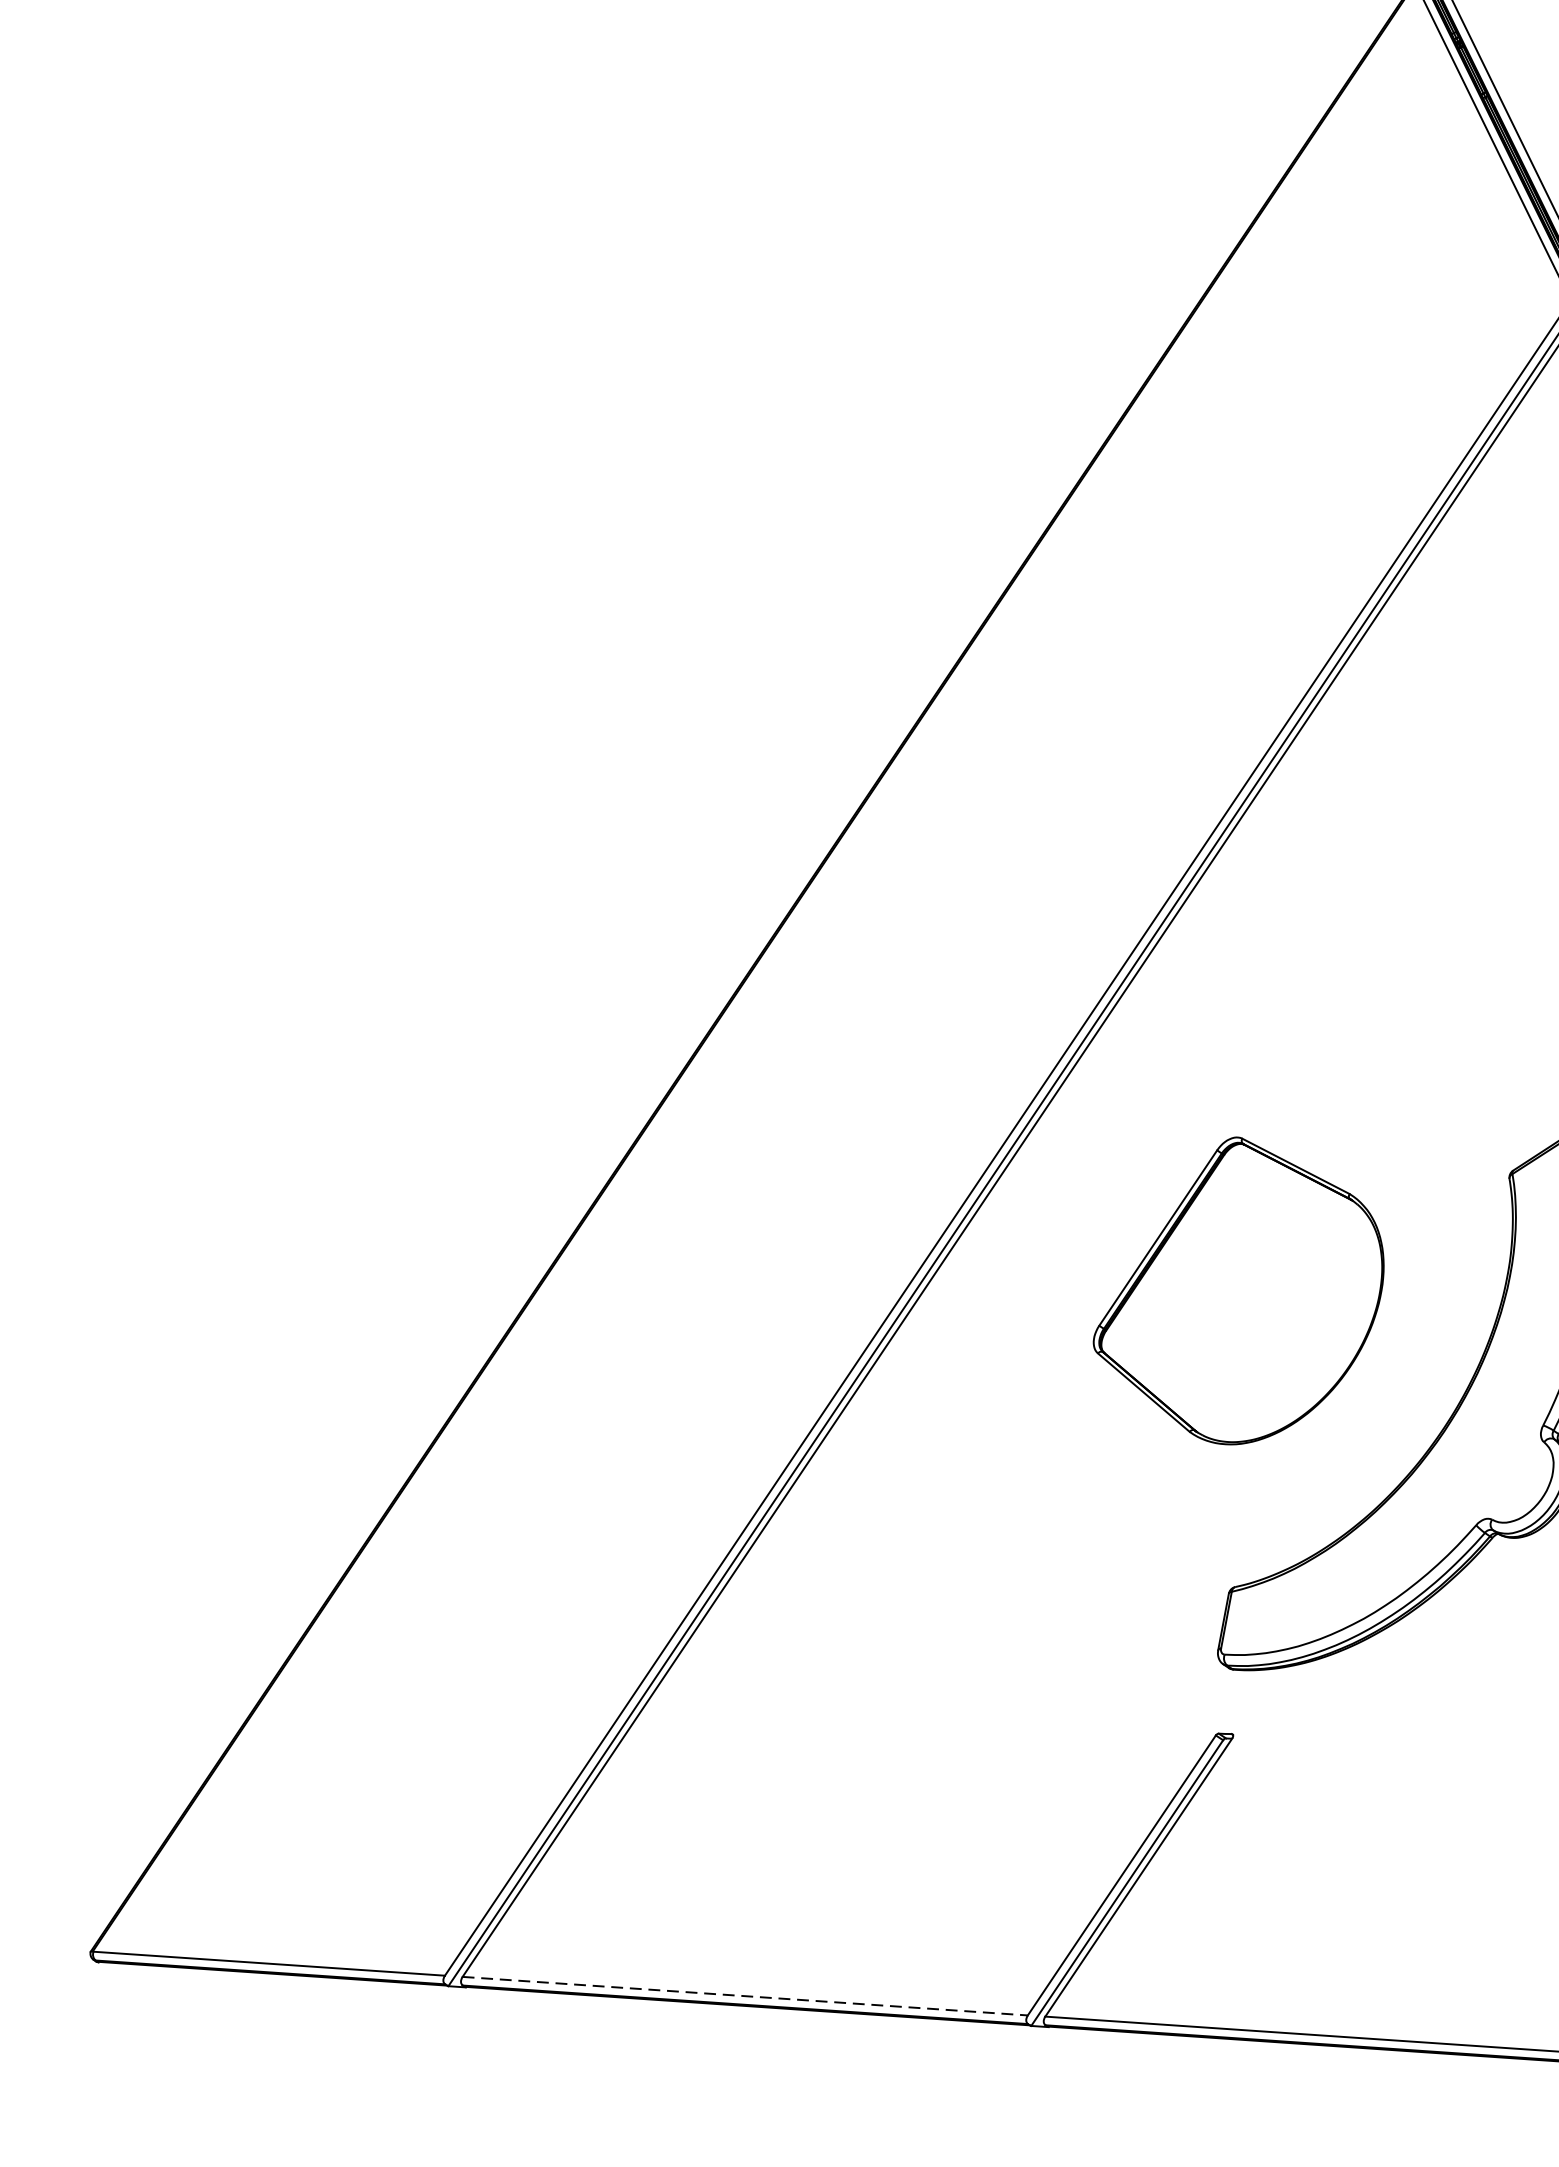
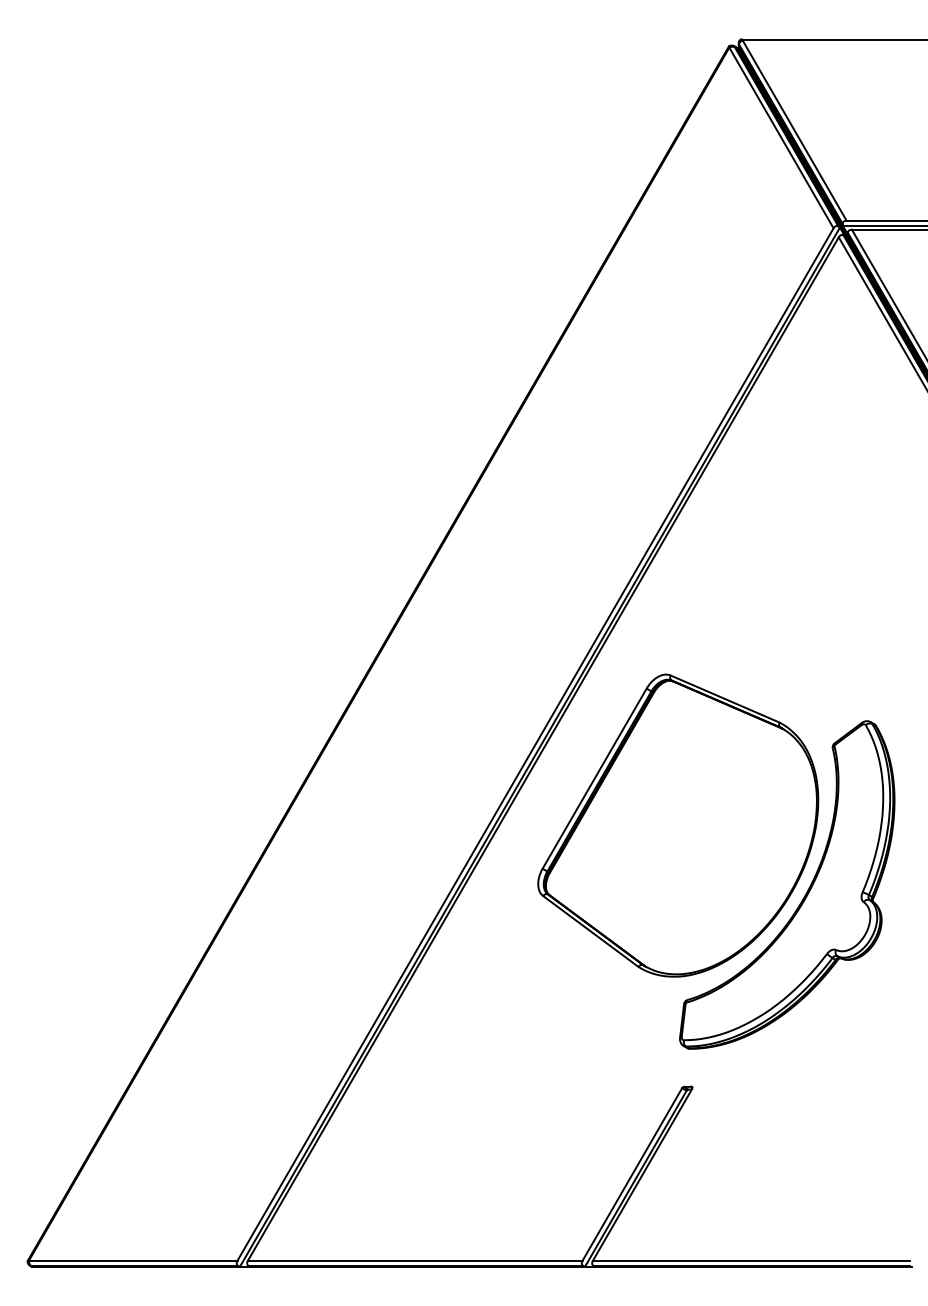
part: (1239, 1291) -> (678, 825), size x1.67
line: (745, 1995) -> (415, 1260), dashed -> solid

